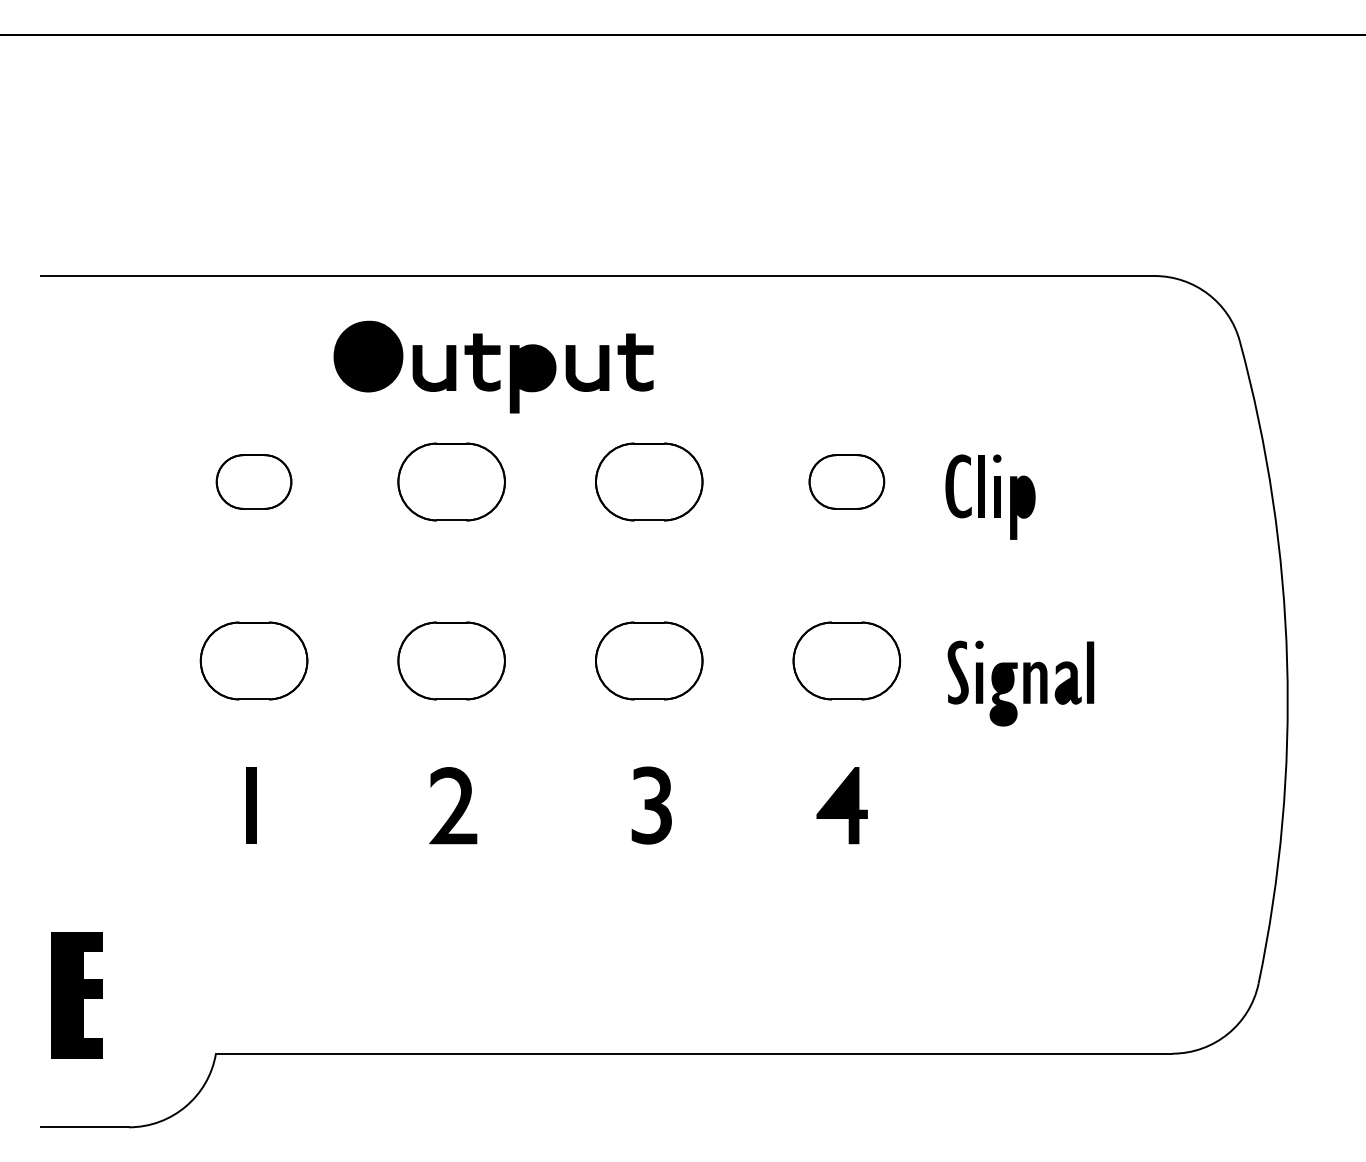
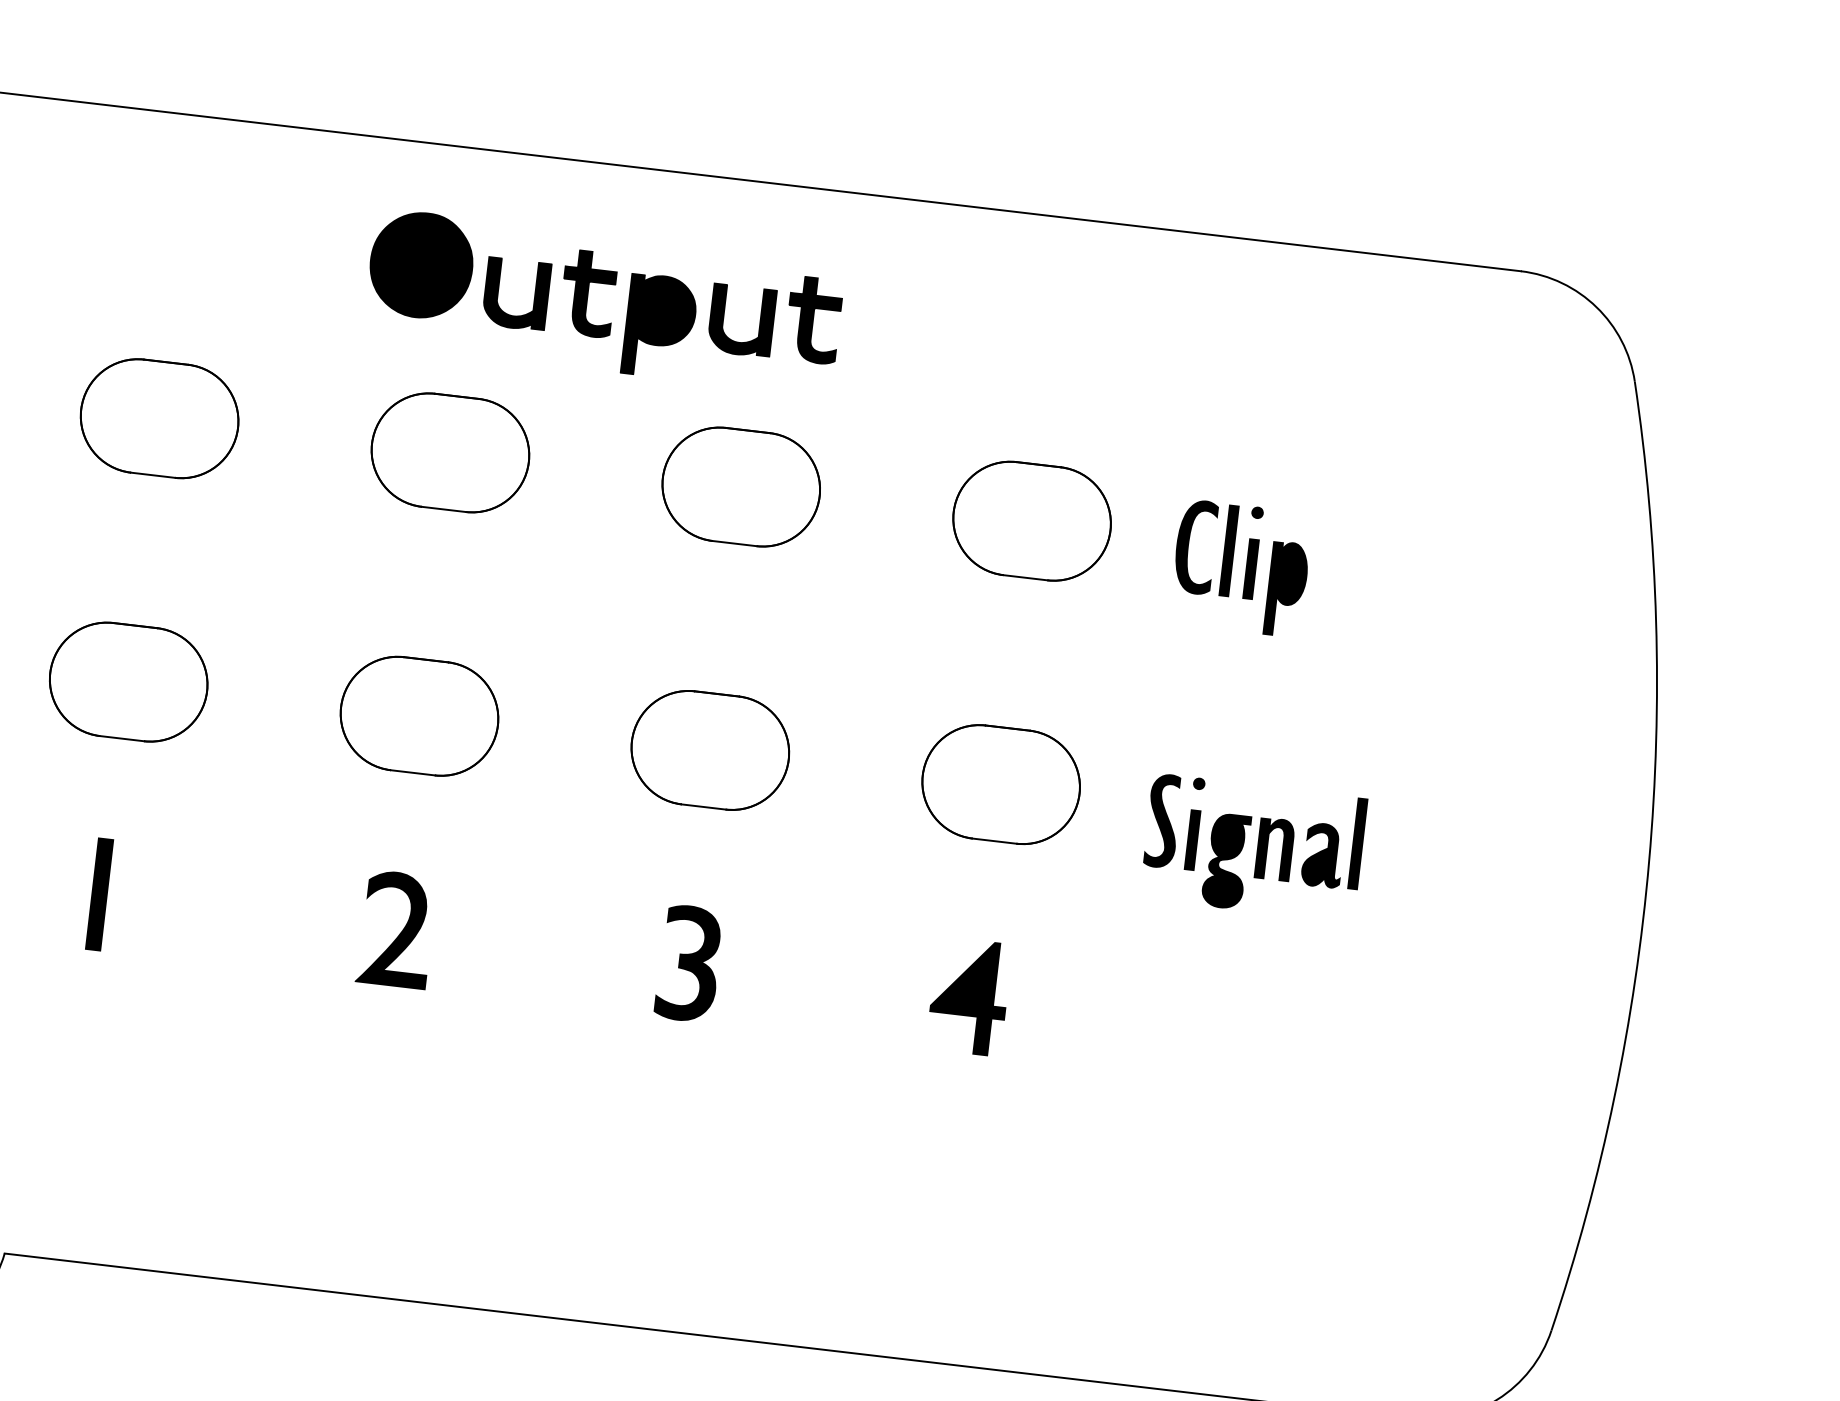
part: (482, 366) -> (587, 299), moved
part: (253, 481) -> (158, 417), size x1.43
part: (846, 481) -> (1031, 520), size x1.43

